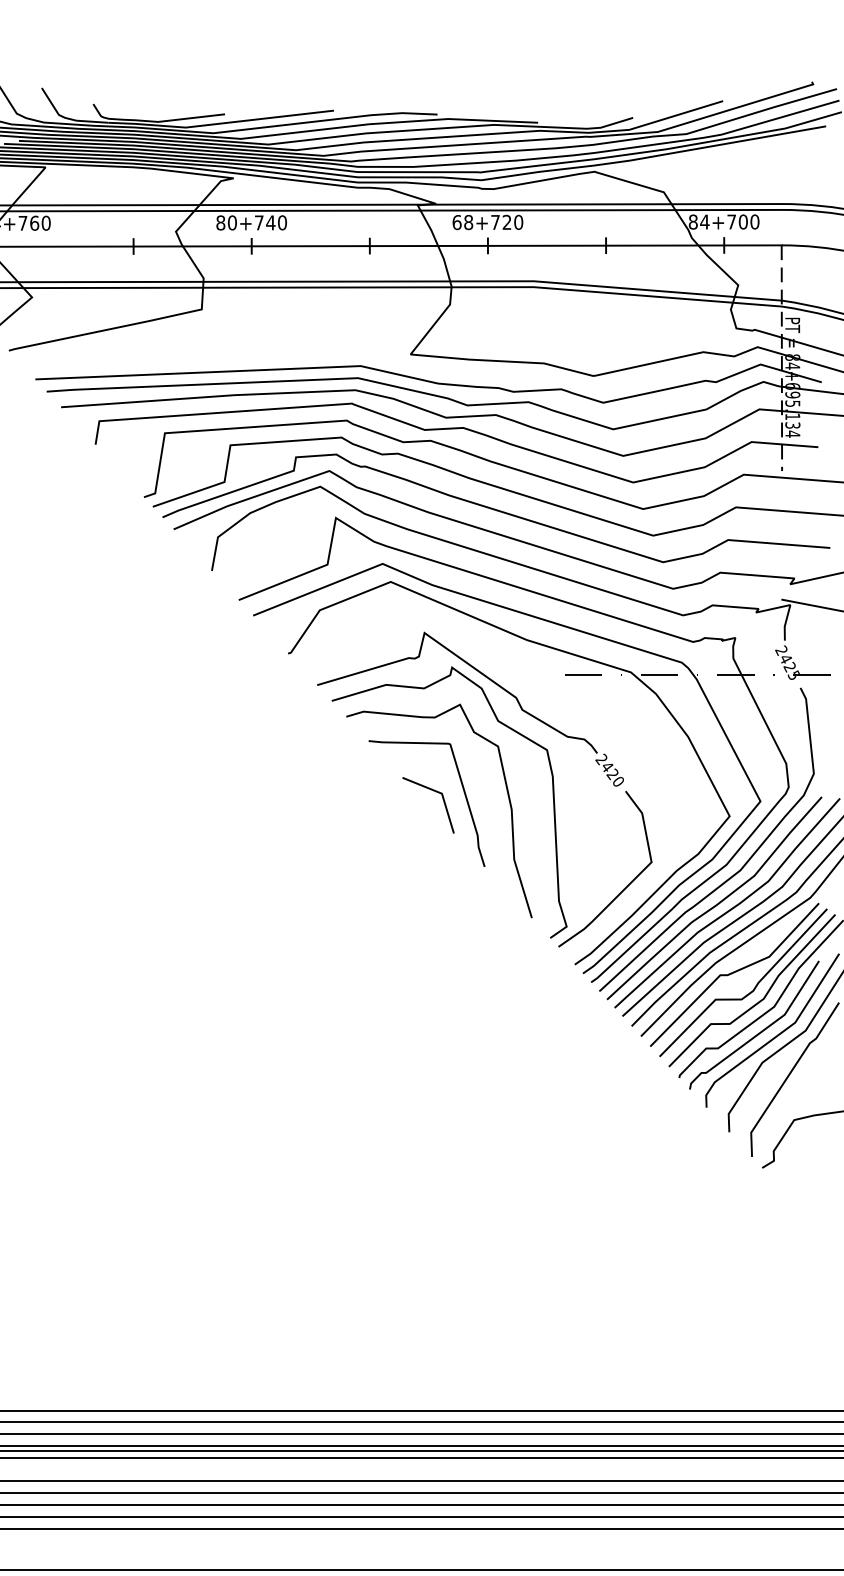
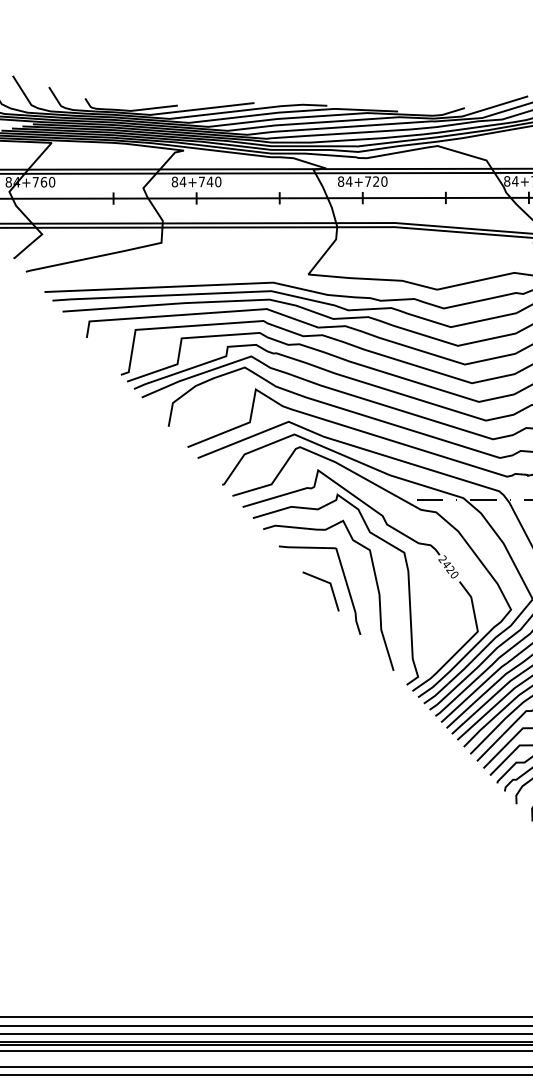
text: (232, 222) -> (183, 181), 80+740 -> 84+740
text: (462, 222) -> (344, 181), 68+720 -> 84+720
curve: (554, 681) -> (409, 504), added

